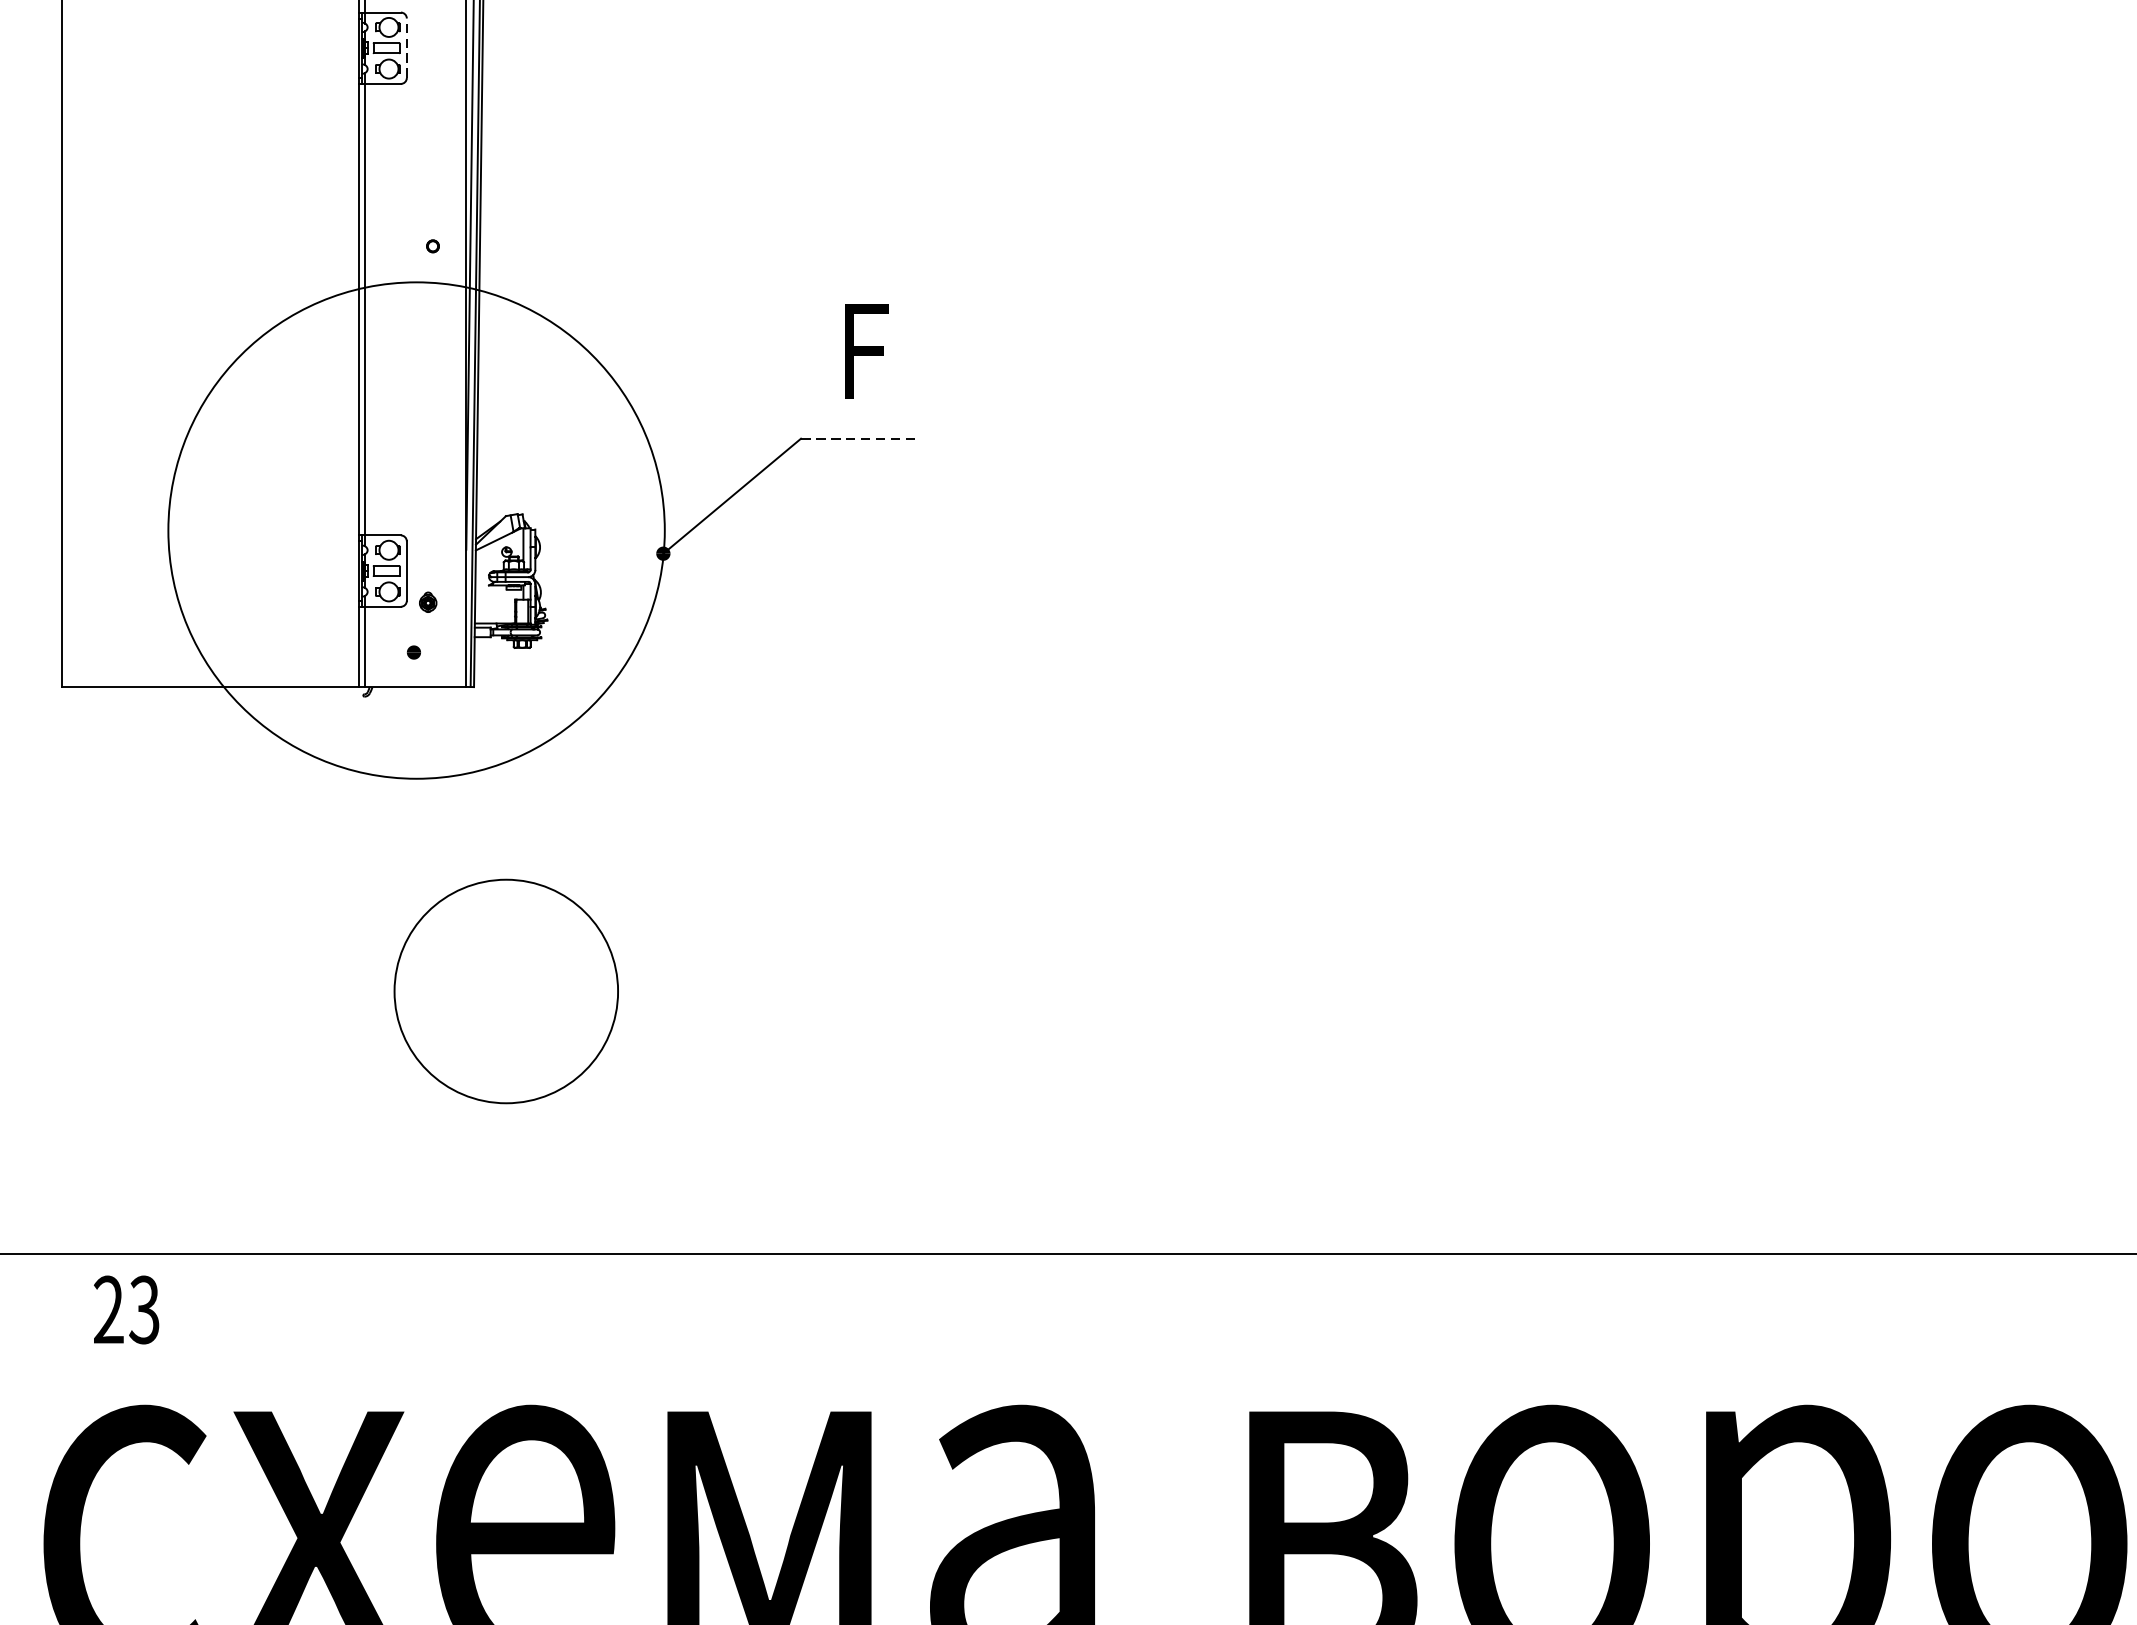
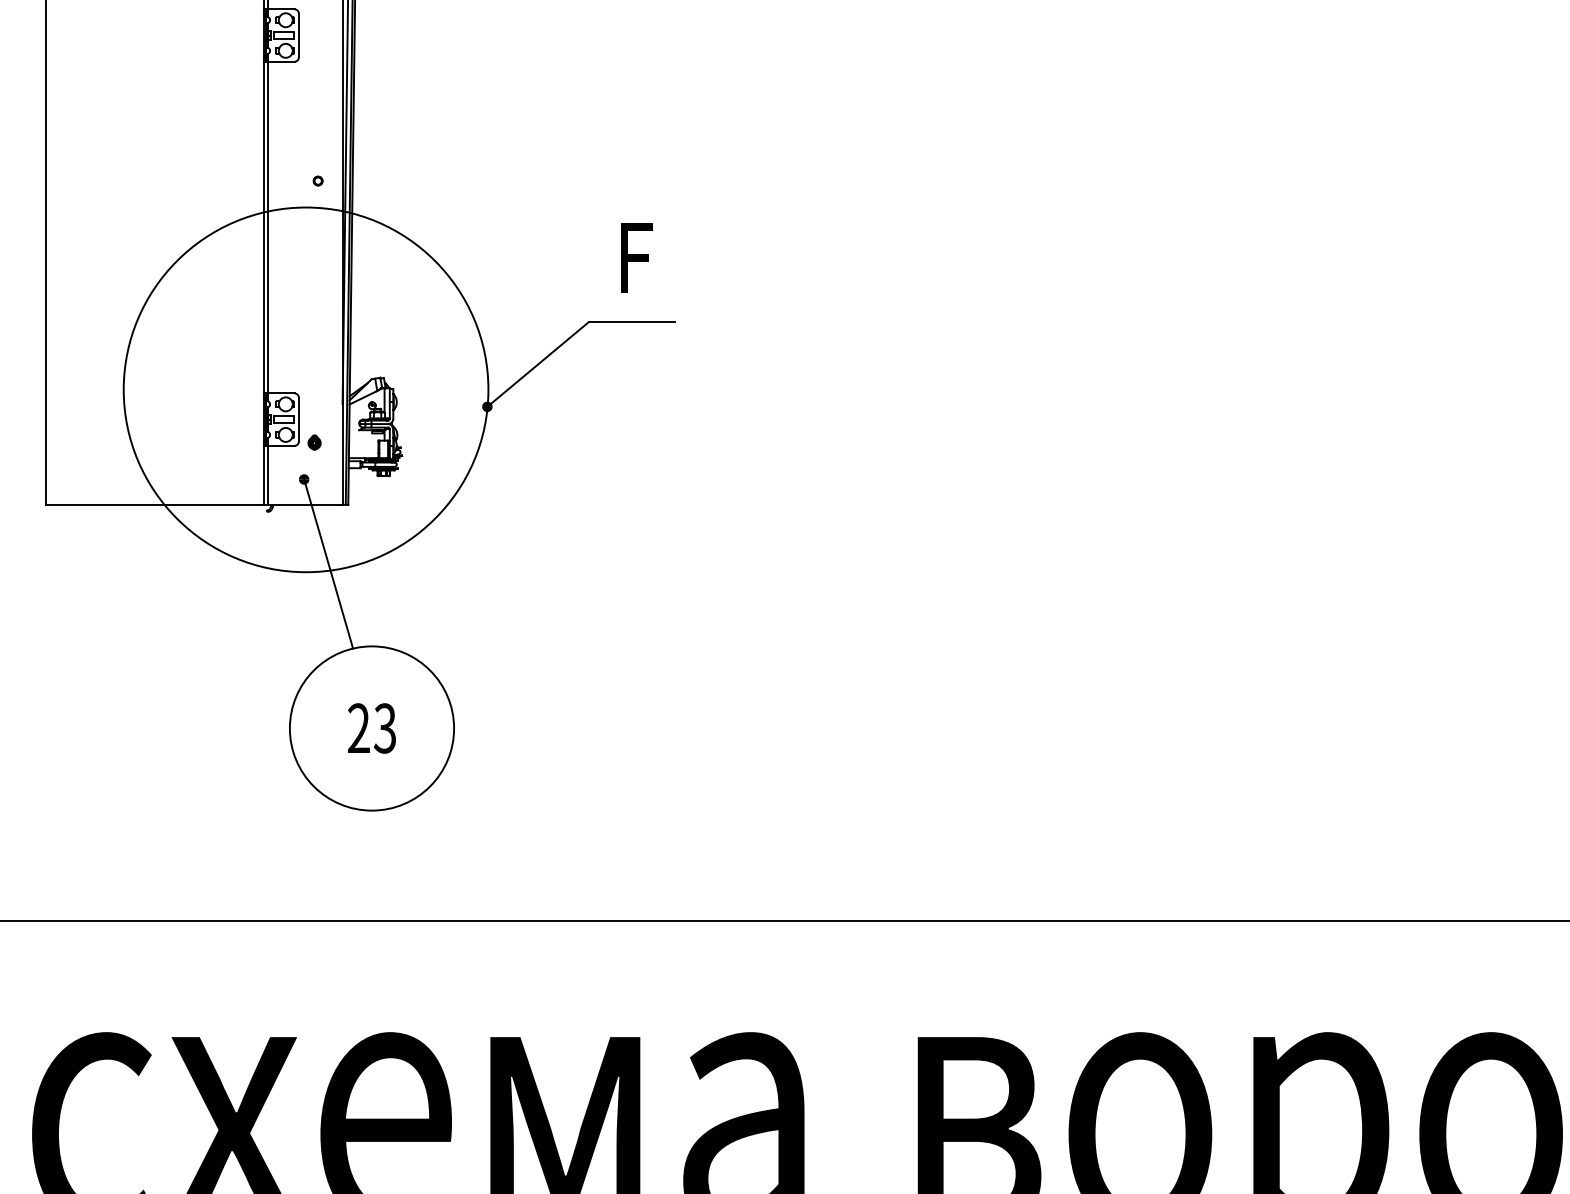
line: (406, 48) -> (298, 35), dashed -> solid
line: (860, 438) -> (632, 322), dashed -> solid
line: (447, 766) -> (328, 563), added
text: (125, 1310) -> (371, 728), moved

